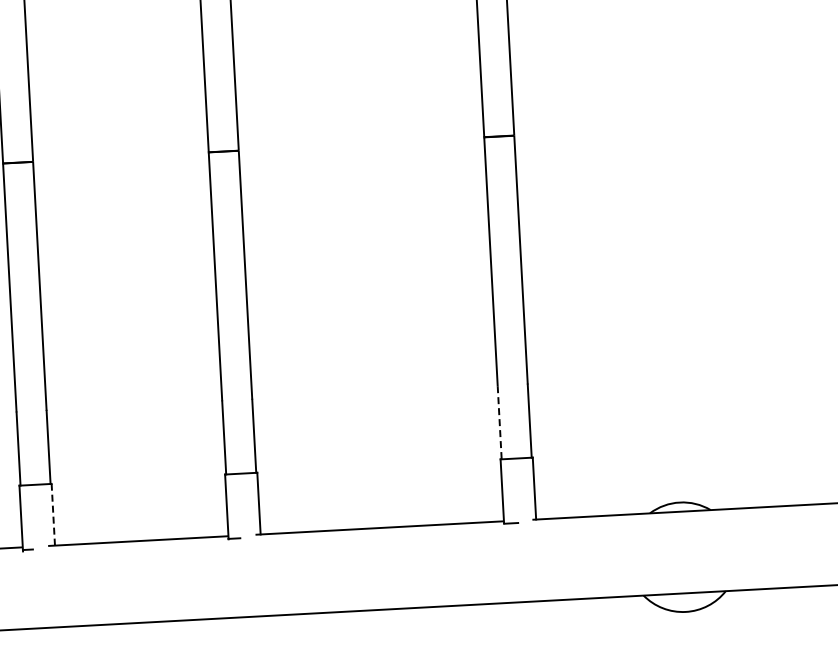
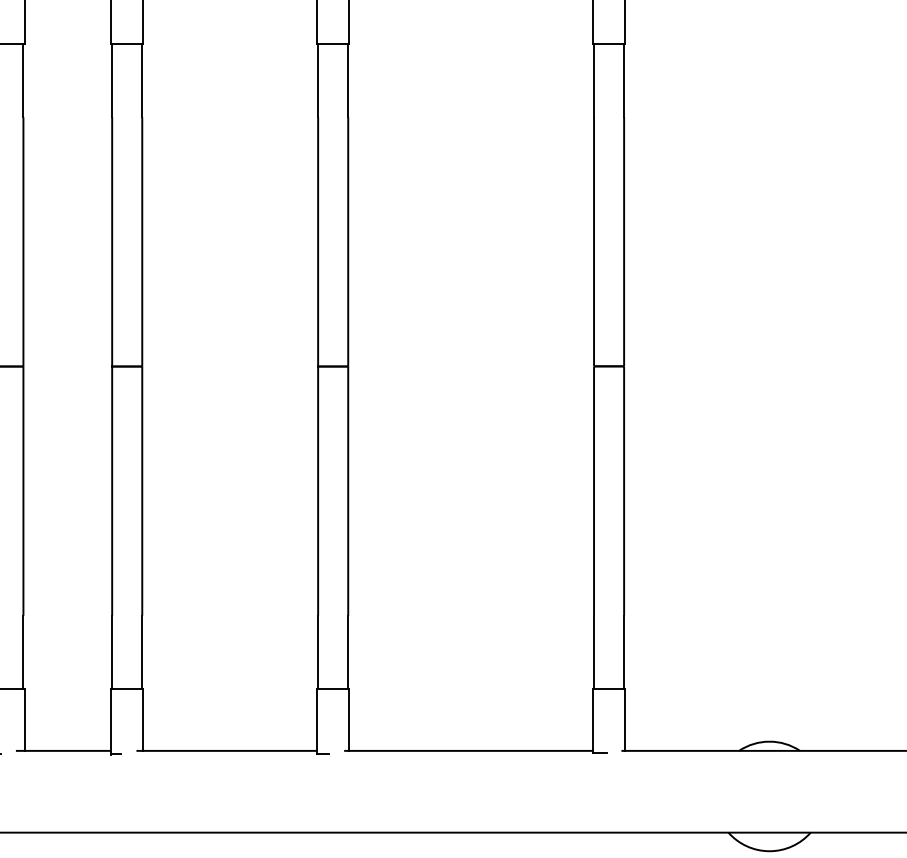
line: (500, 422) -> (594, 652), dashed -> solid
line: (53, 515) -> (143, 720), dashed -> solid

